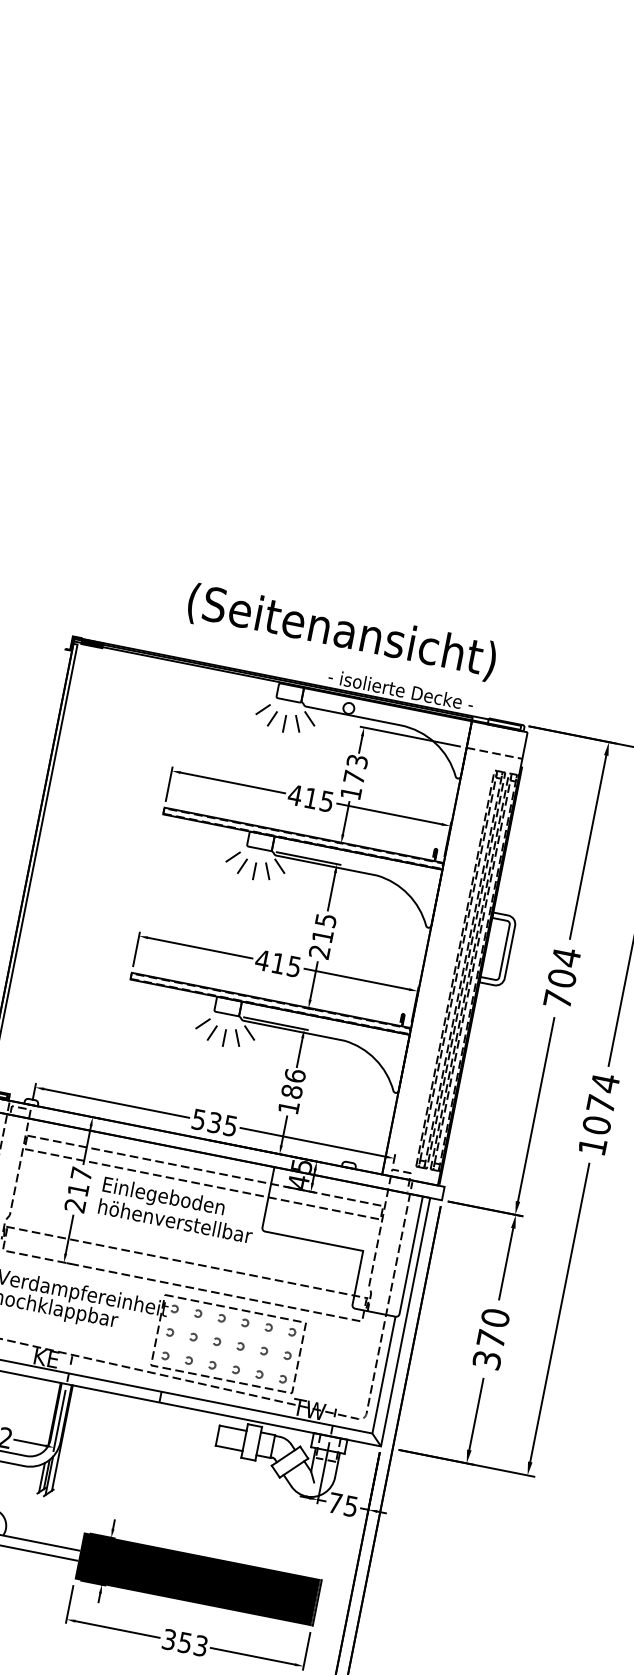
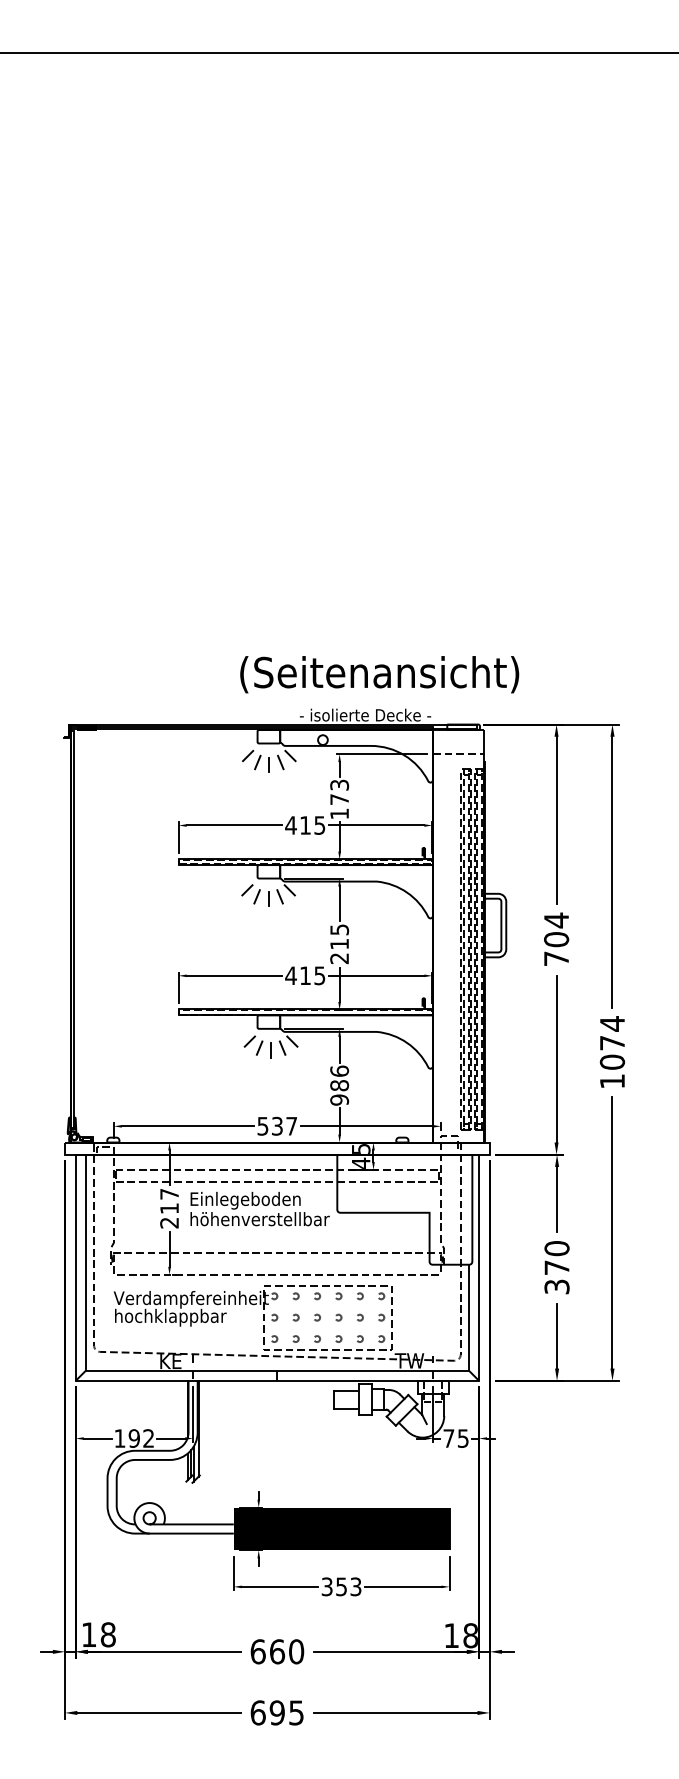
text: (341, 632) -> (379, 674), moved
text: (288, 1106) -> (339, 1099), 186 -> 986
text: (230, 1126) -> (291, 1126), 535 -> 537

